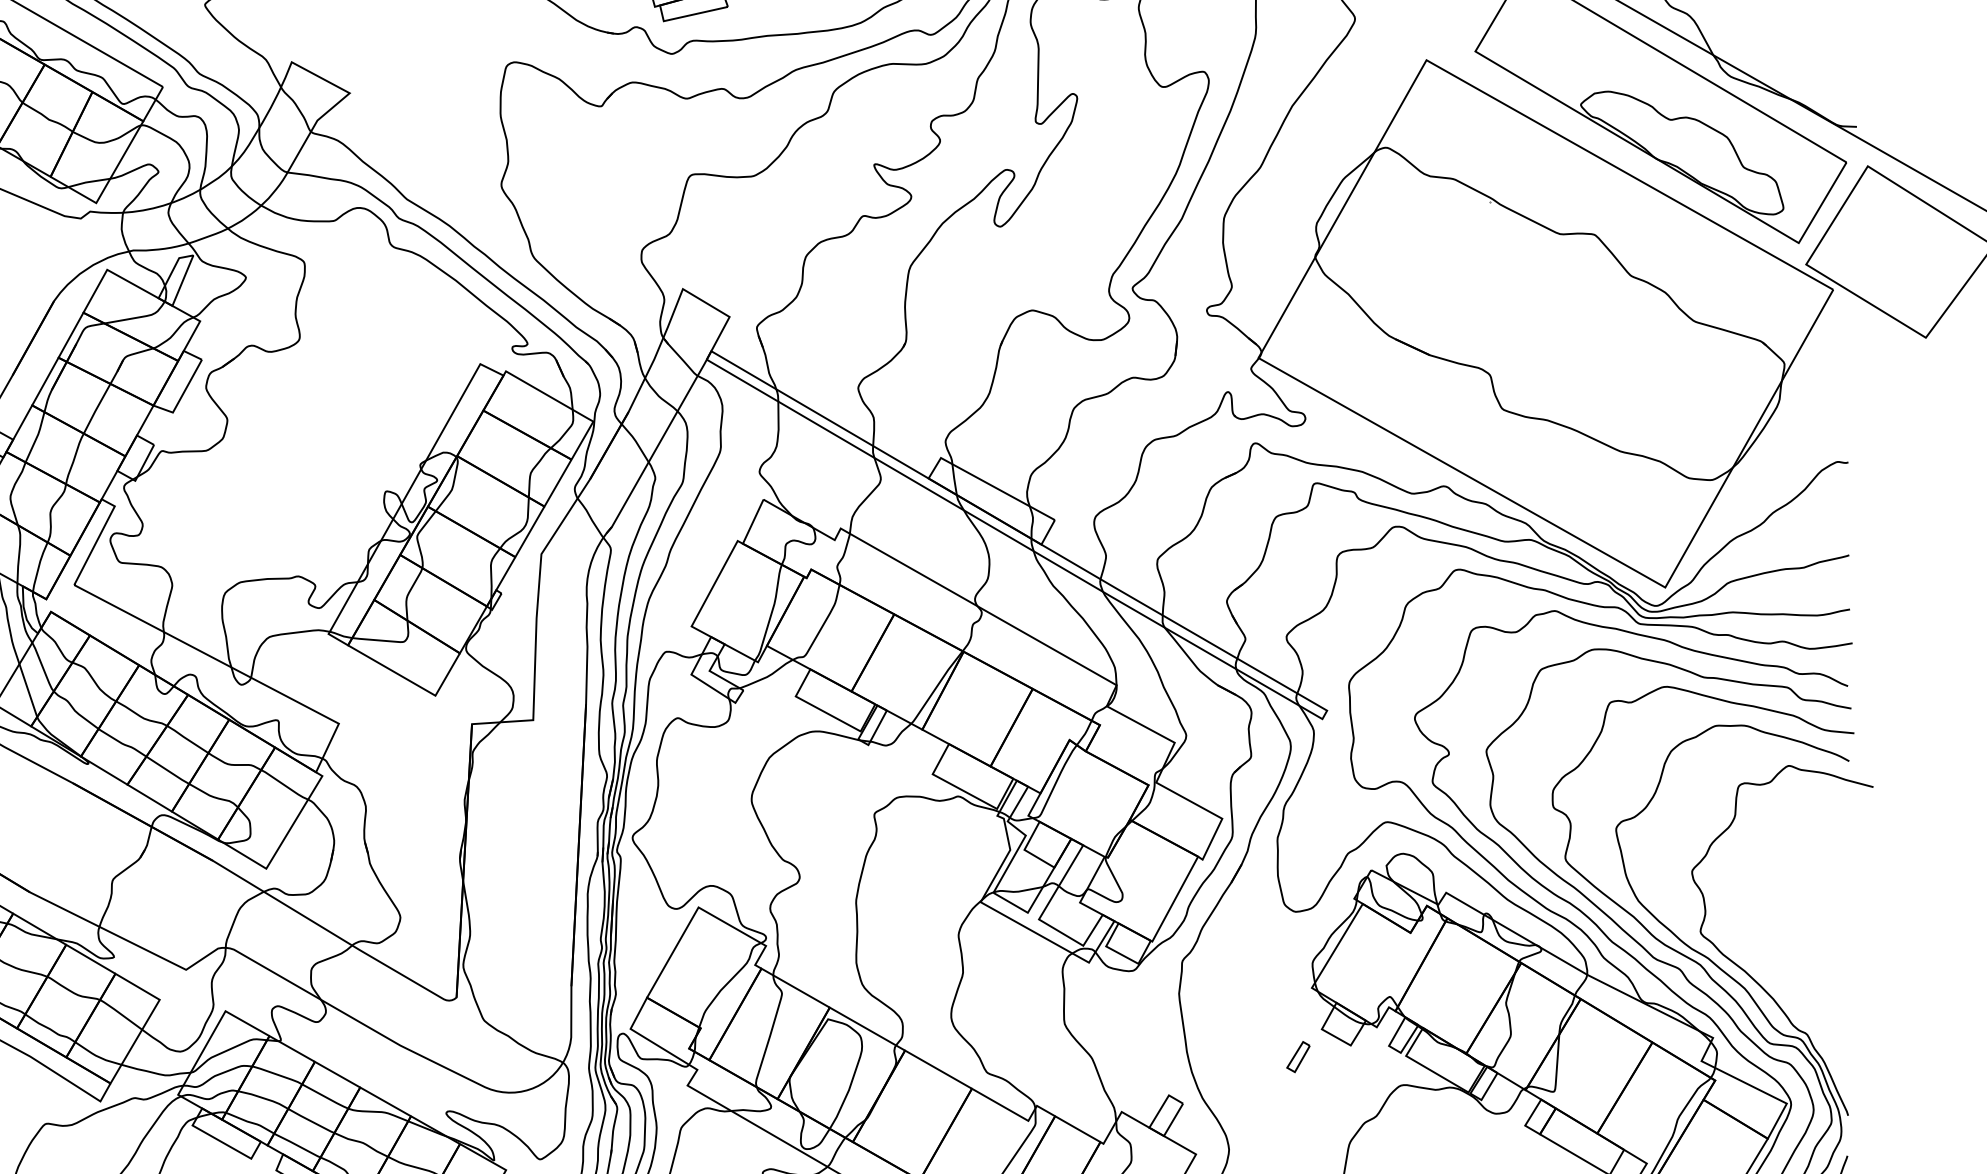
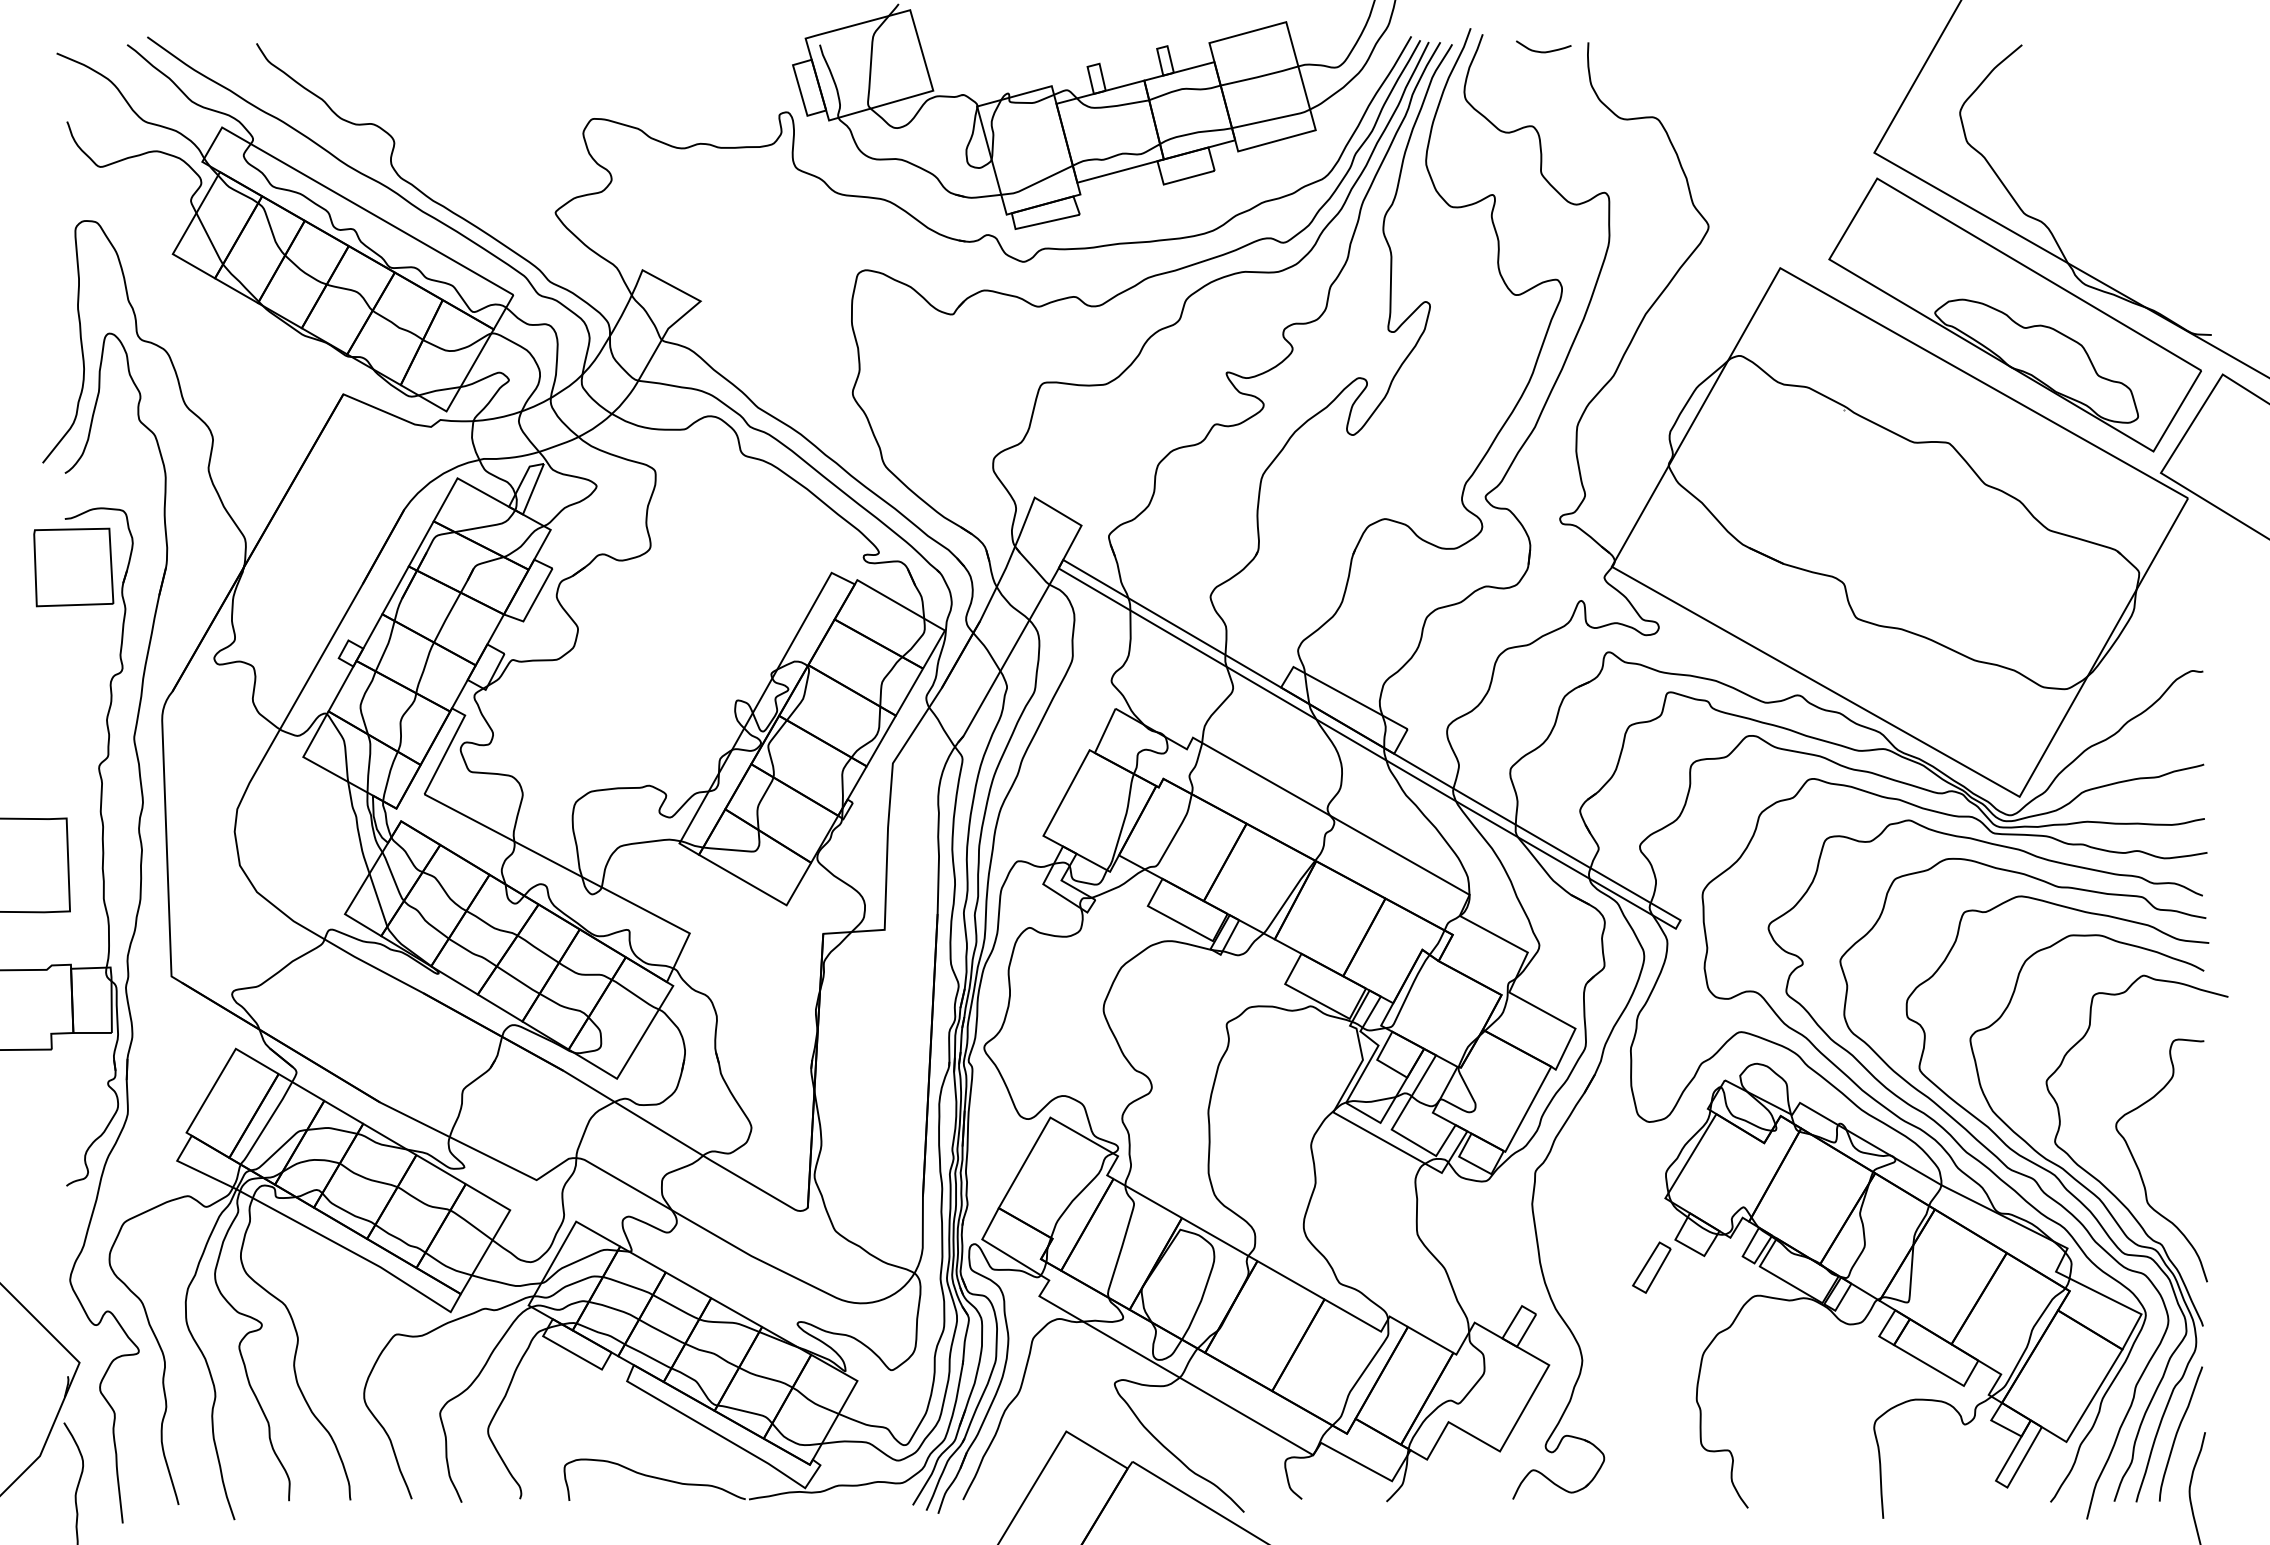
curve: (1784, 958) -> (2139, 1168), added
part: (1298, 1056) -> (1651, 1267), size x1.67

